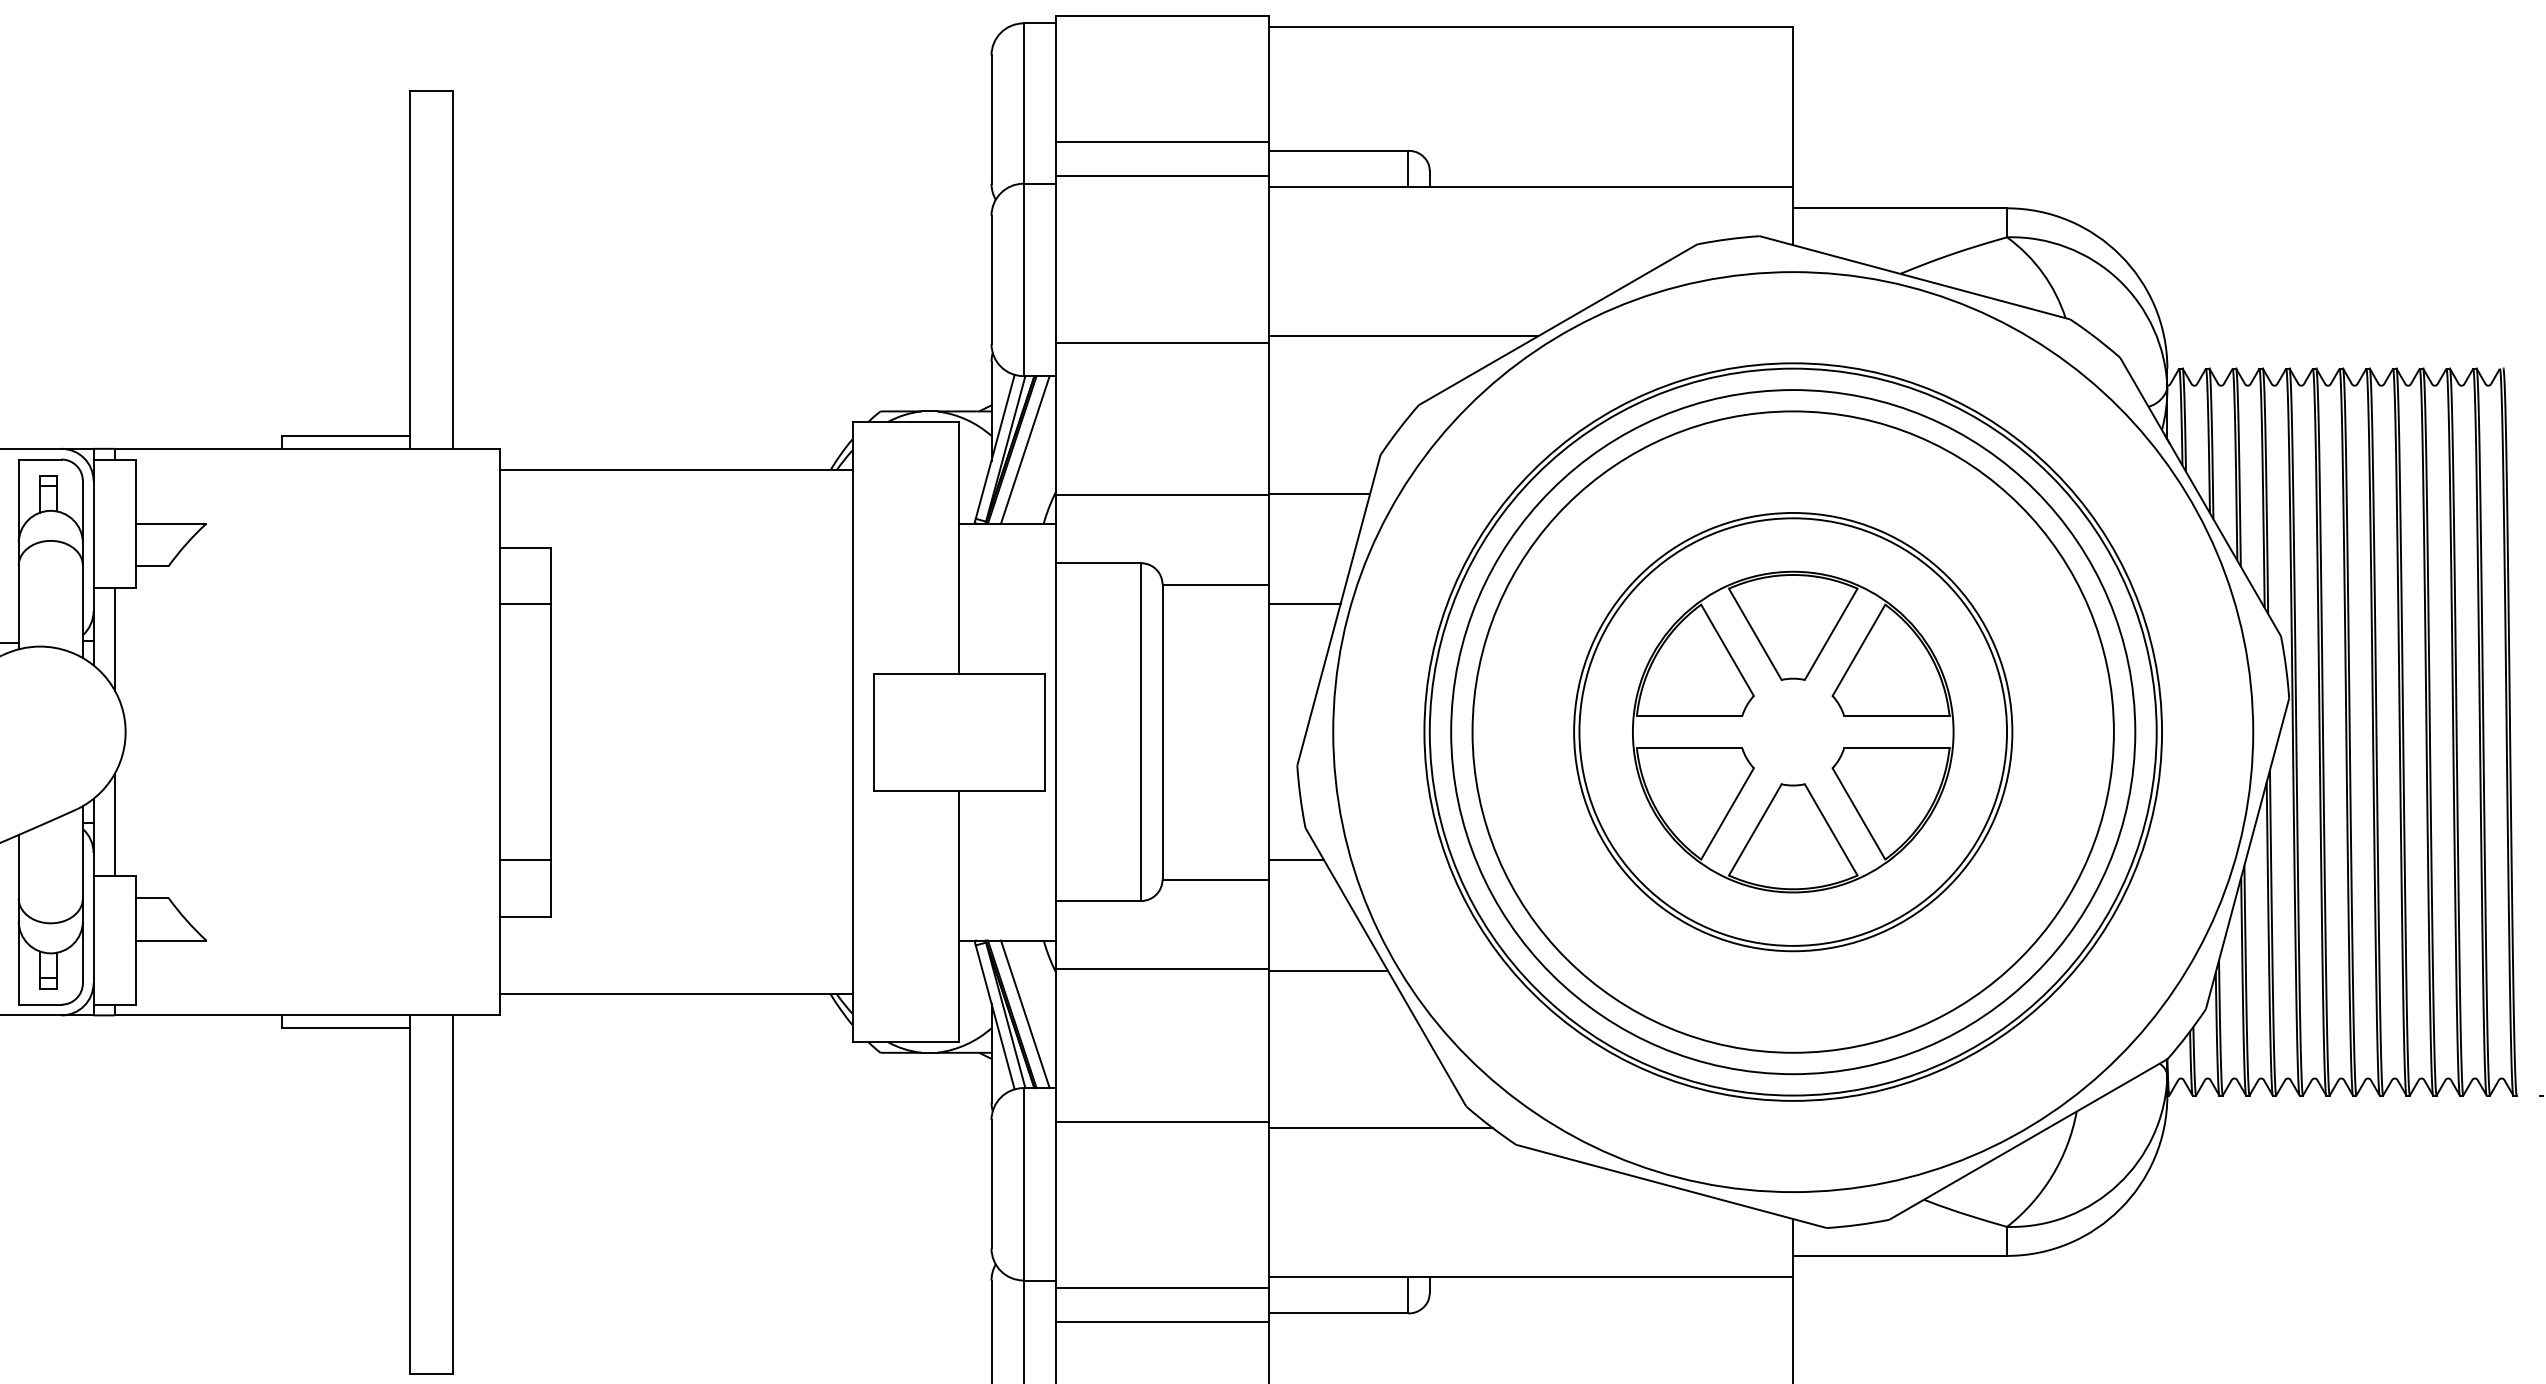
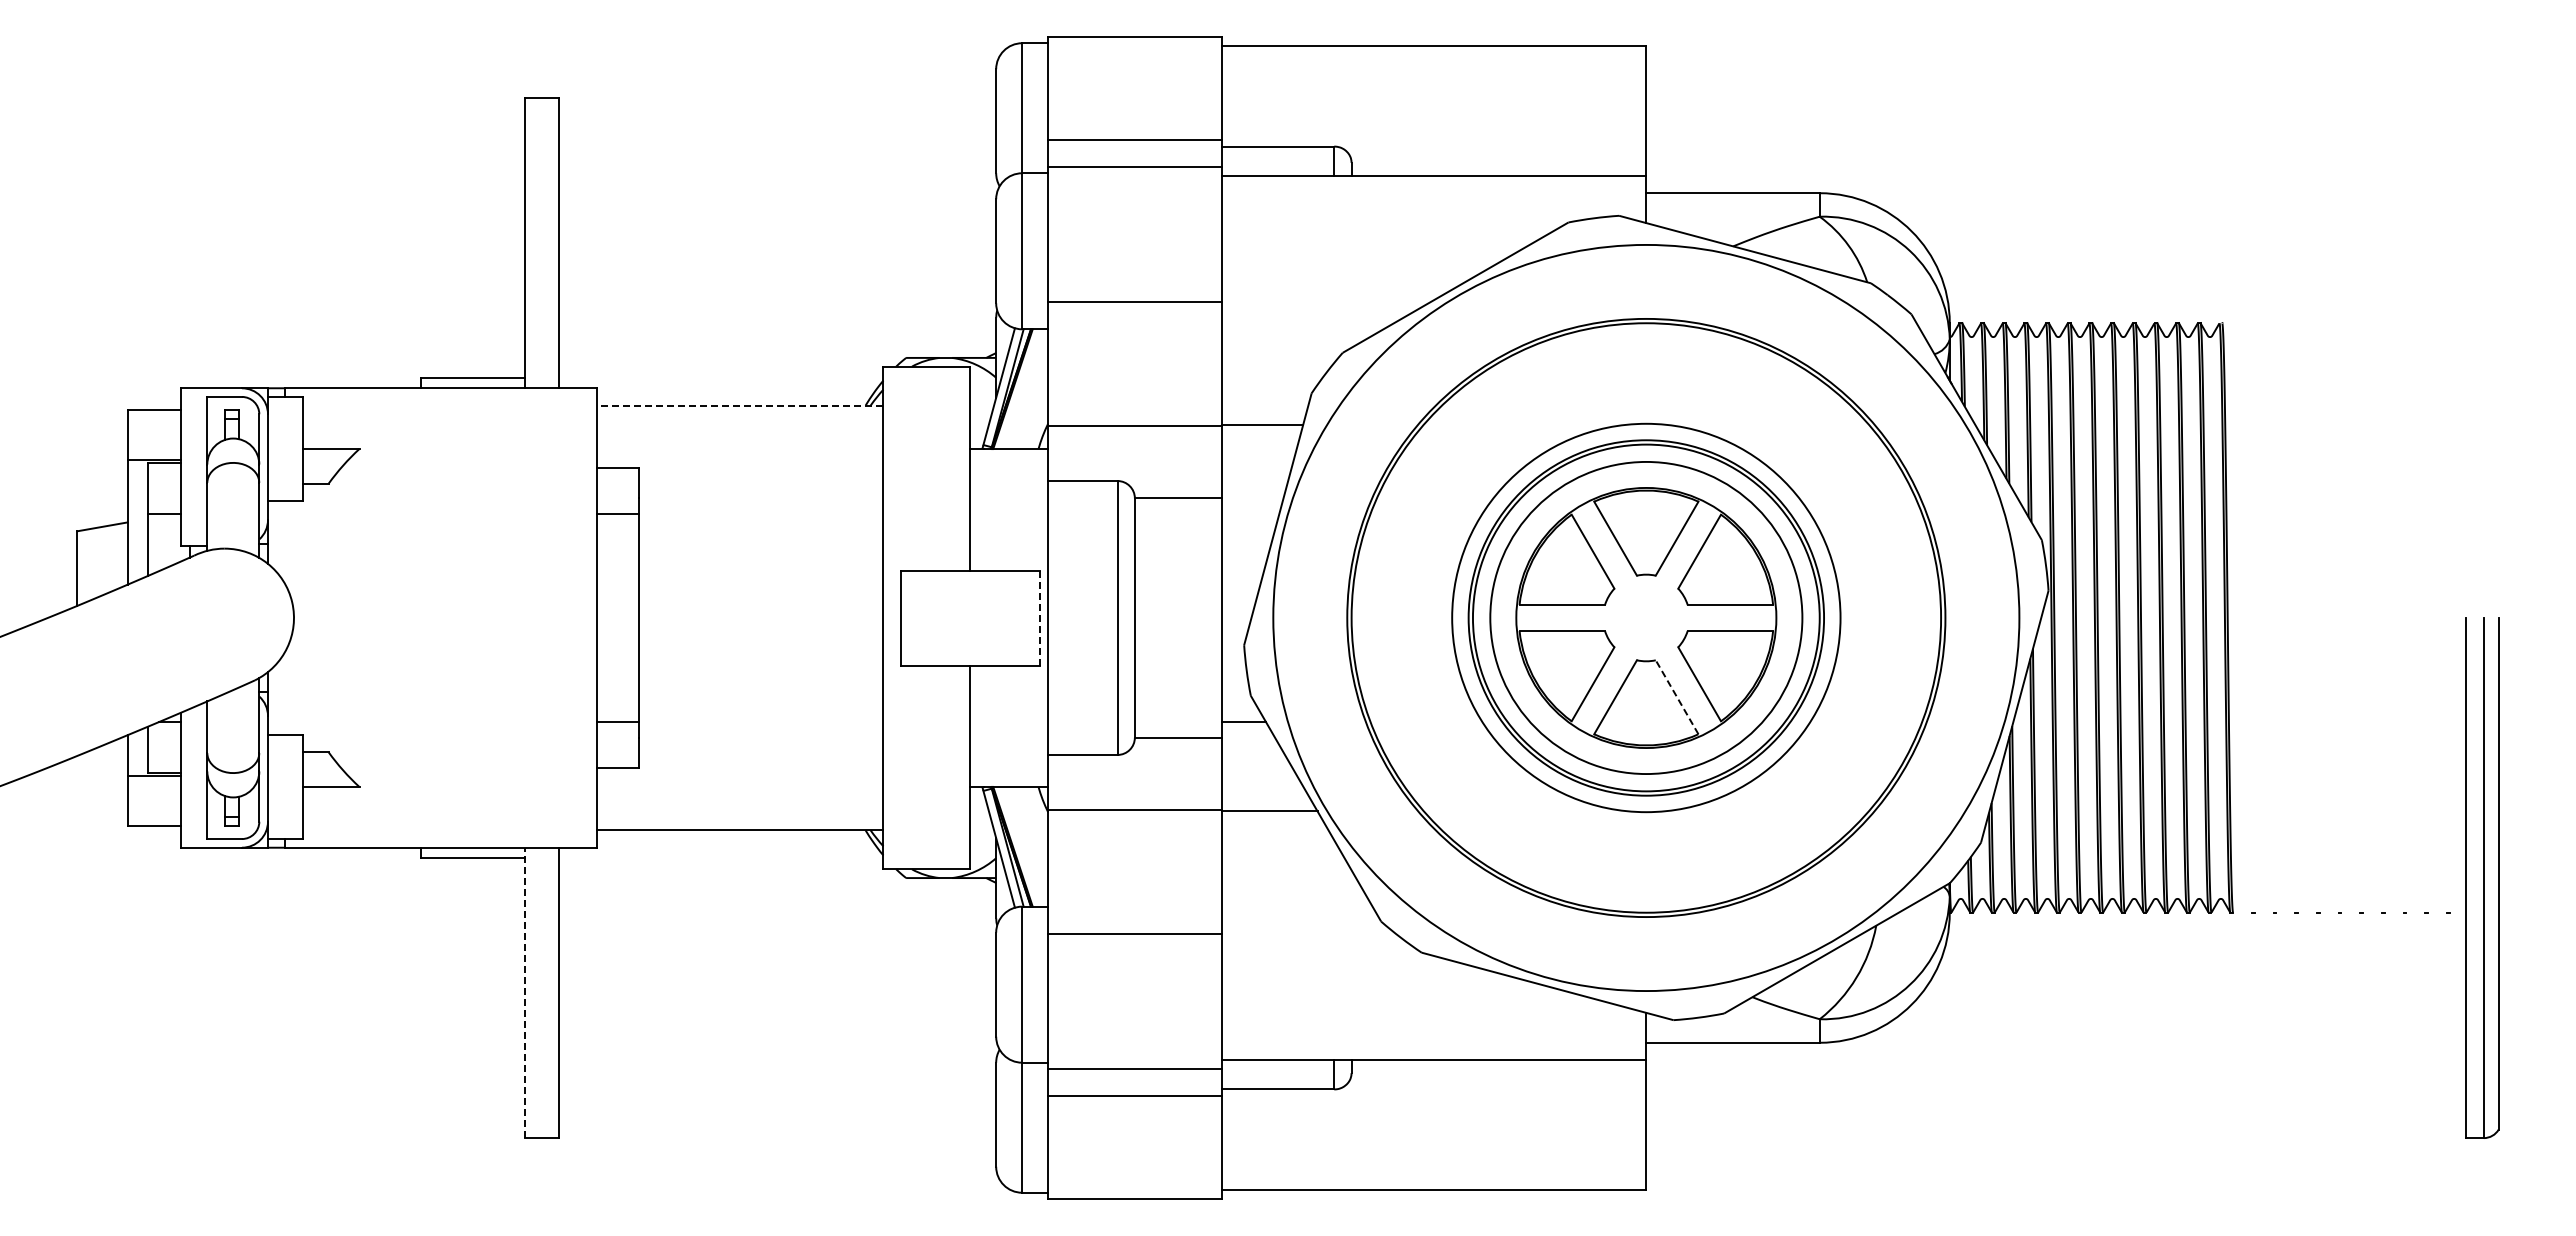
line: (1403, 335) -> (1330, 296), removed
line: (1025, 449) -> (1023, 388), removed
line: (674, 470) -> (739, 405), solid -> dashed
line: (1305, 603) -> (1250, 513), removed
line: (115, 639) -> (285, 542), removed
circle: (1792, 731) -> (1645, 617), size x0.7
circle: (1793, 731) -> (1646, 617), size x0.6
line: (1044, 732) -> (1039, 618), solid -> dashed
line: (115, 825) -> (285, 693), removed
line: (1831, 830) -> (1677, 697), solid -> dashed
line: (1025, 1013) -> (1023, 846), removed
line: (1380, 1128) -> (1311, 939), removed
line: (409, 1193) -> (524, 992), solid -> dashed

